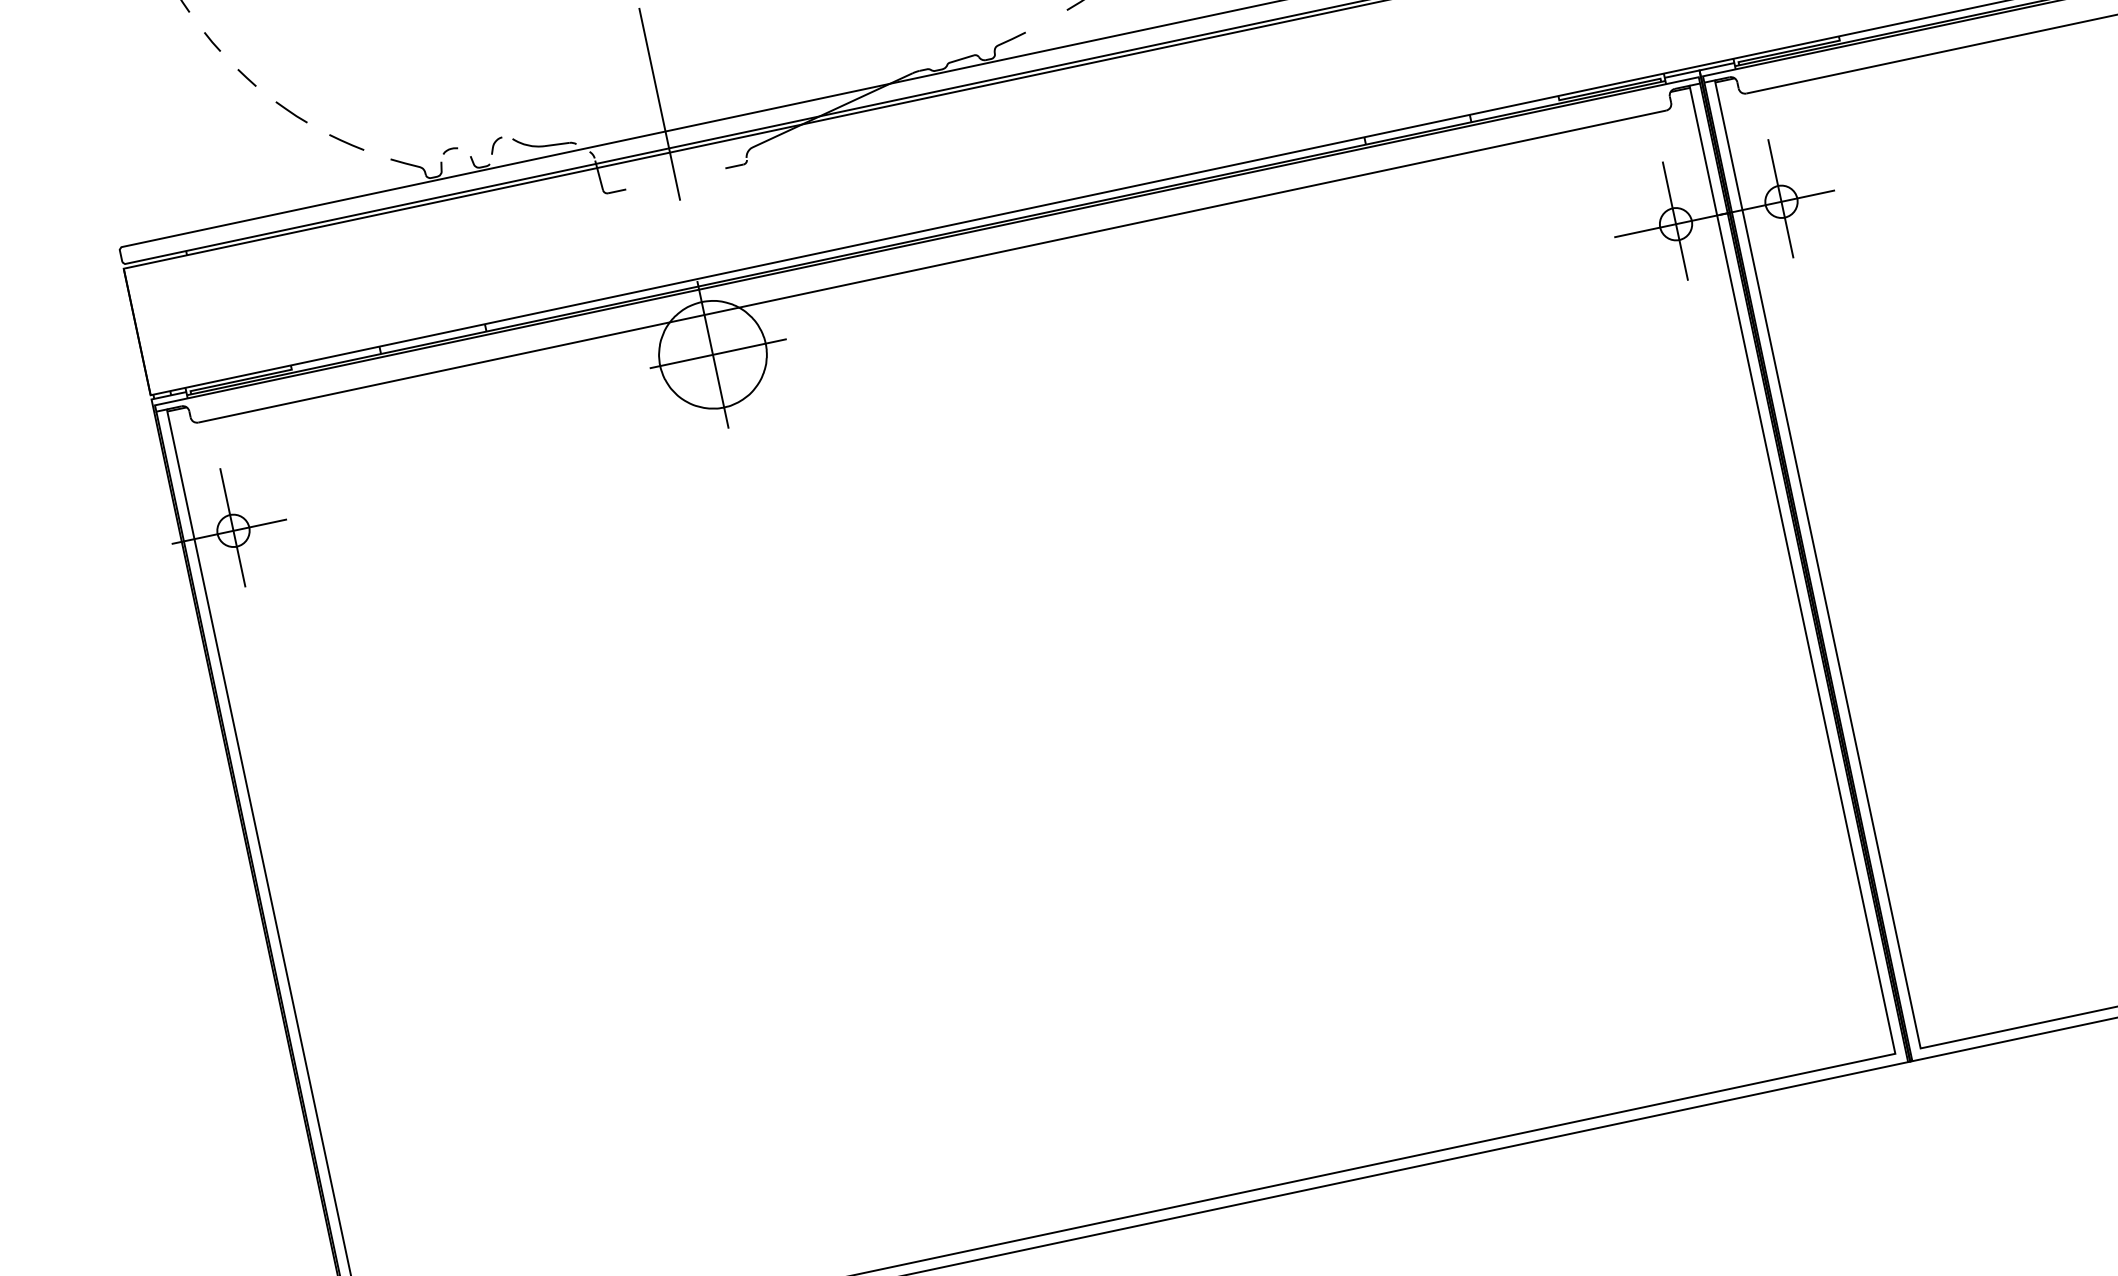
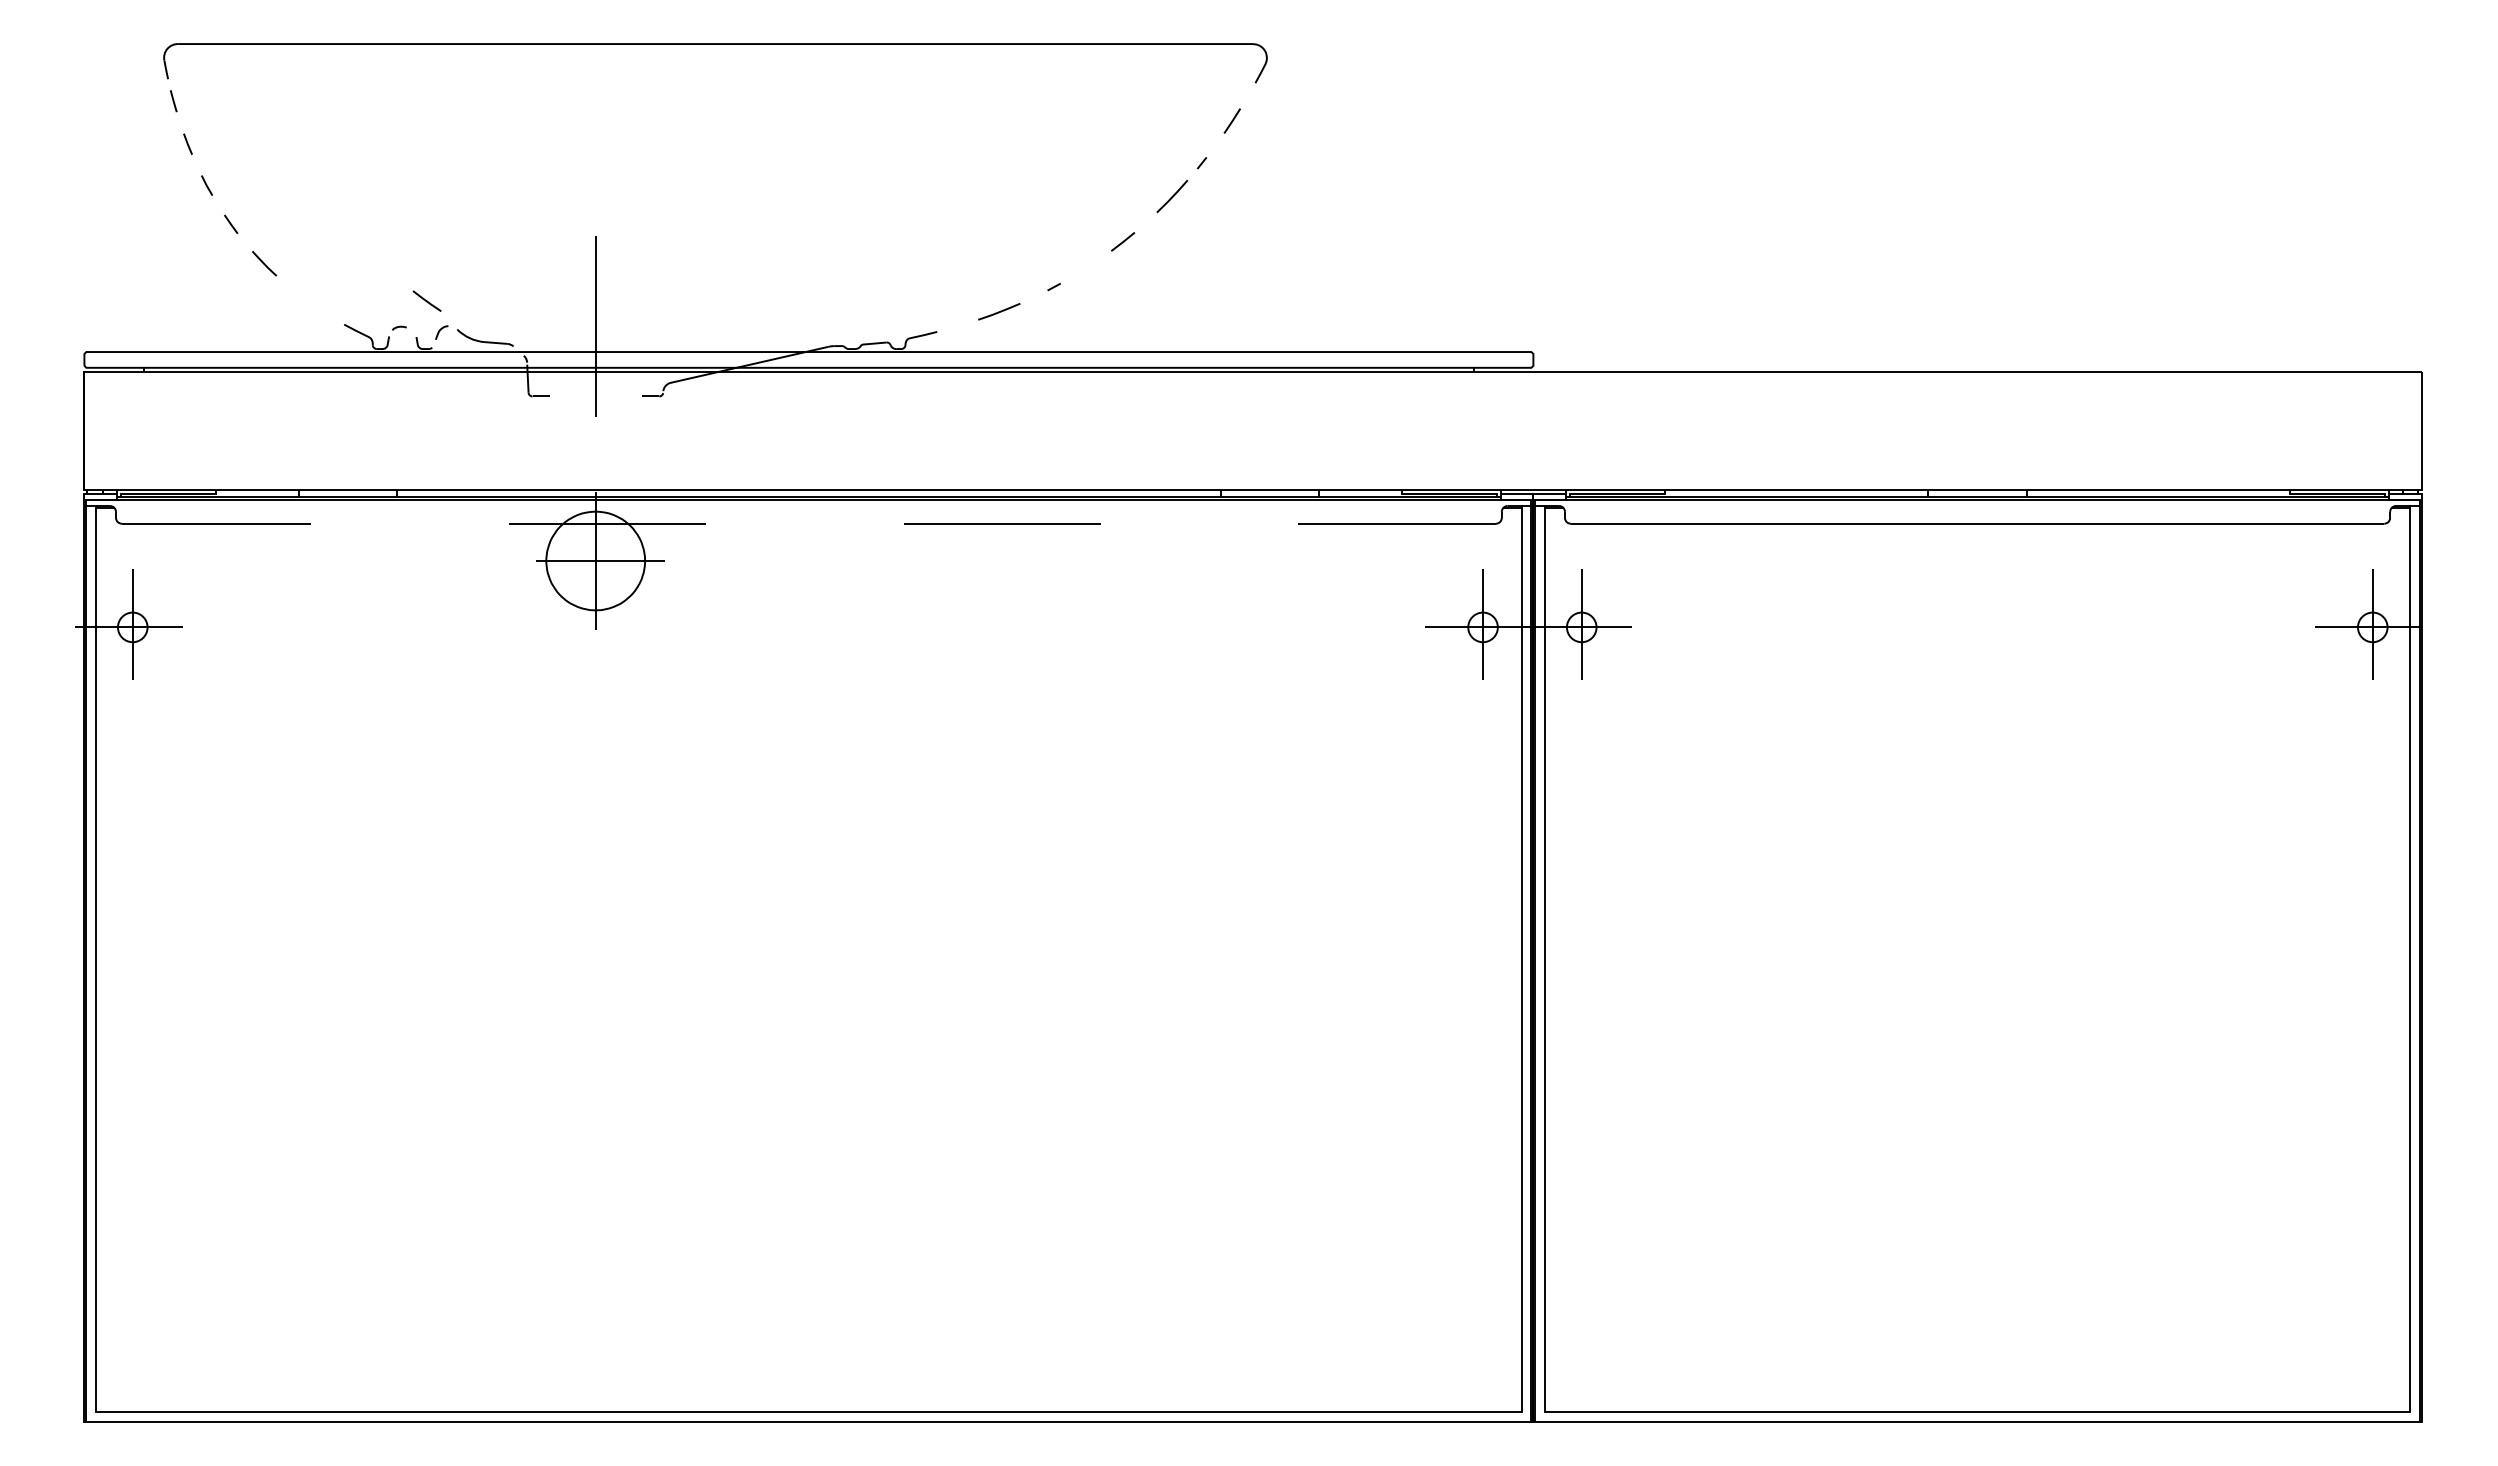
line: (345, 141) -> (426, 300), moved
line: (931, 266) -> (808, 523), solid -> dashed

